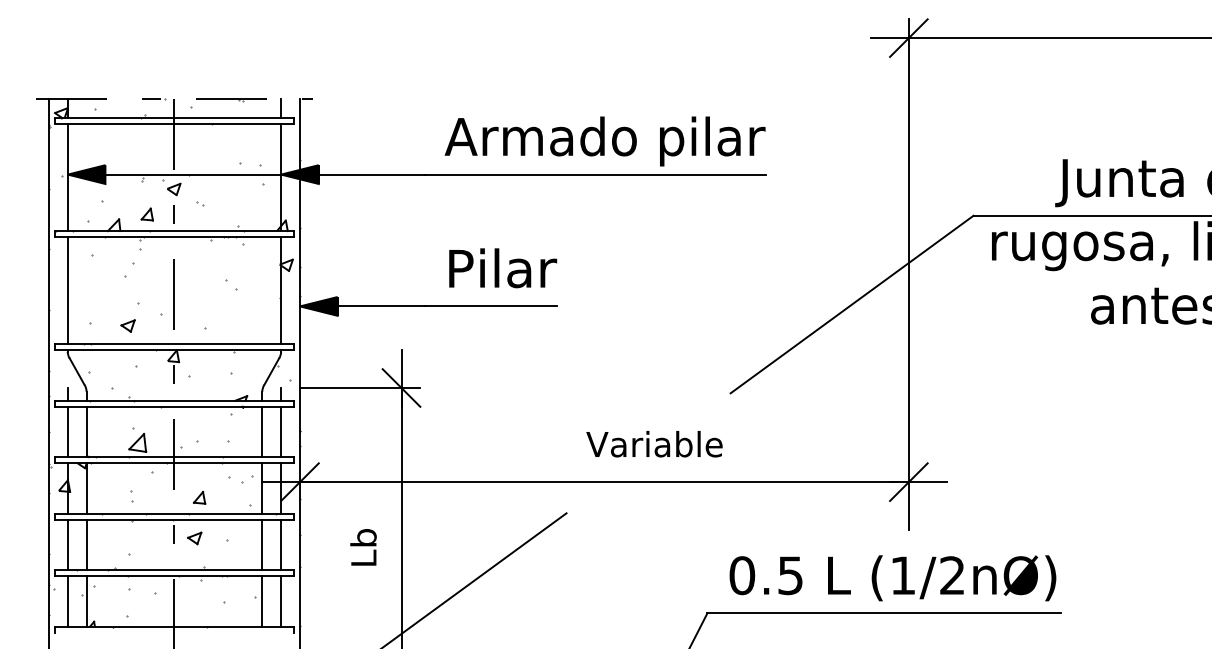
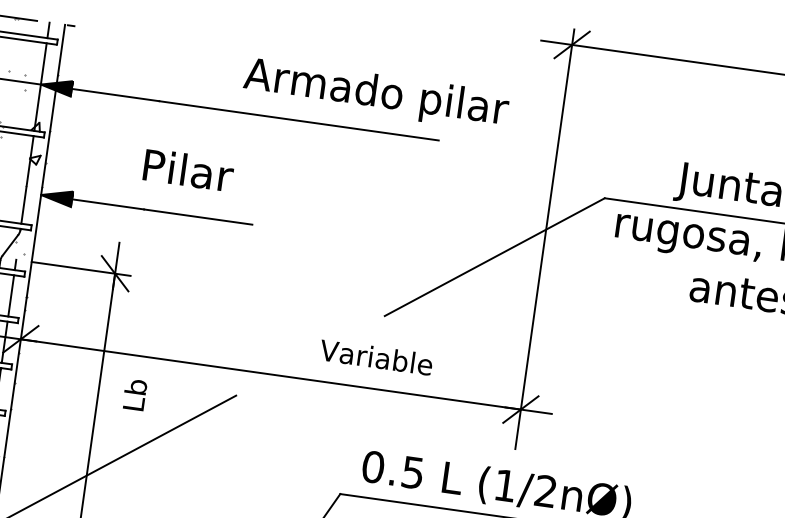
text: (604, 141) -> (375, 94), moved
text: (503, 268) -> (189, 170), moved
text: (654, 444) -> (376, 357), moved
text: (363, 547) -> (134, 394), moved

